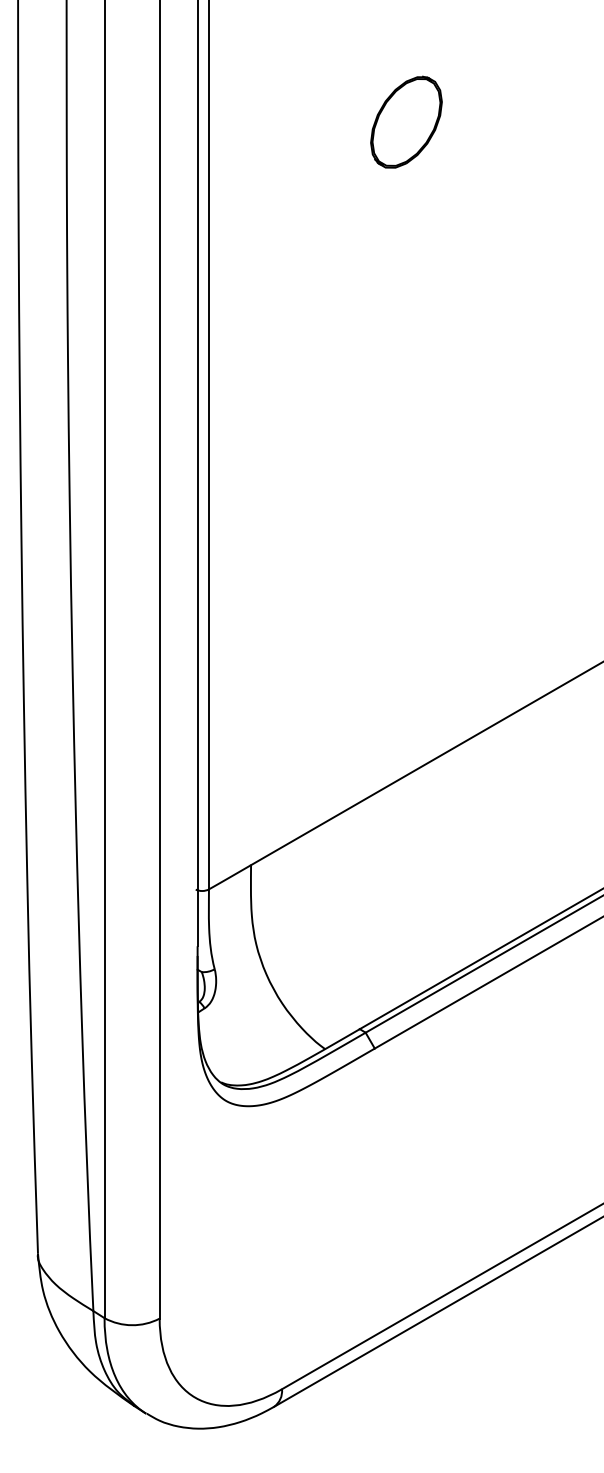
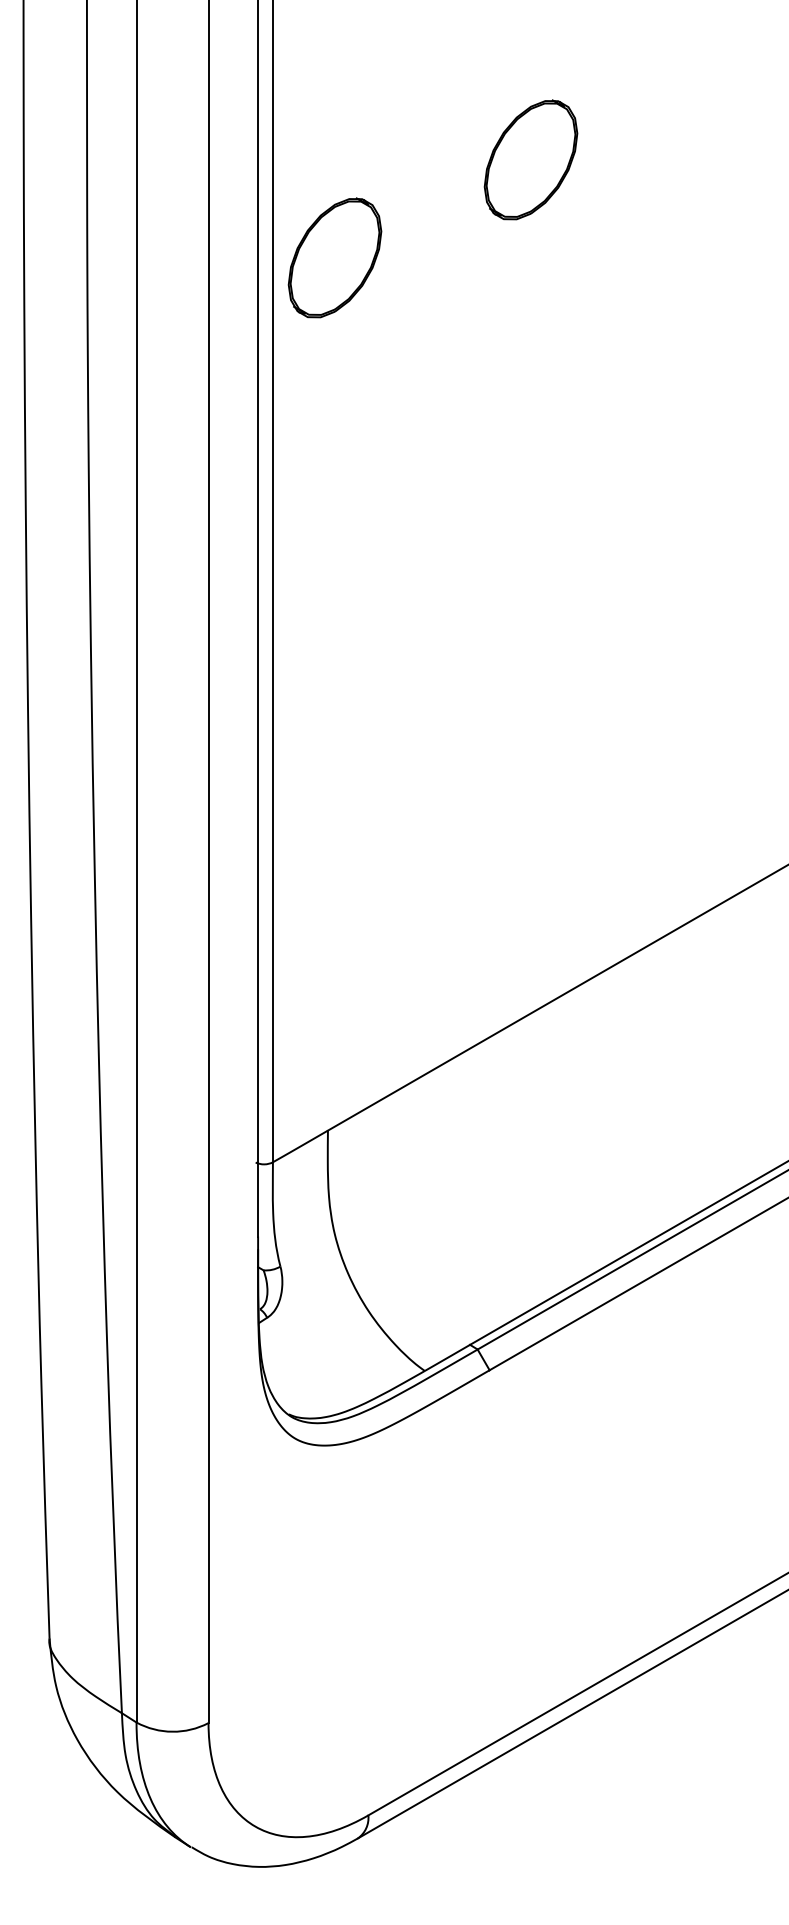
part: (256, 196) -> (335, 256), added

